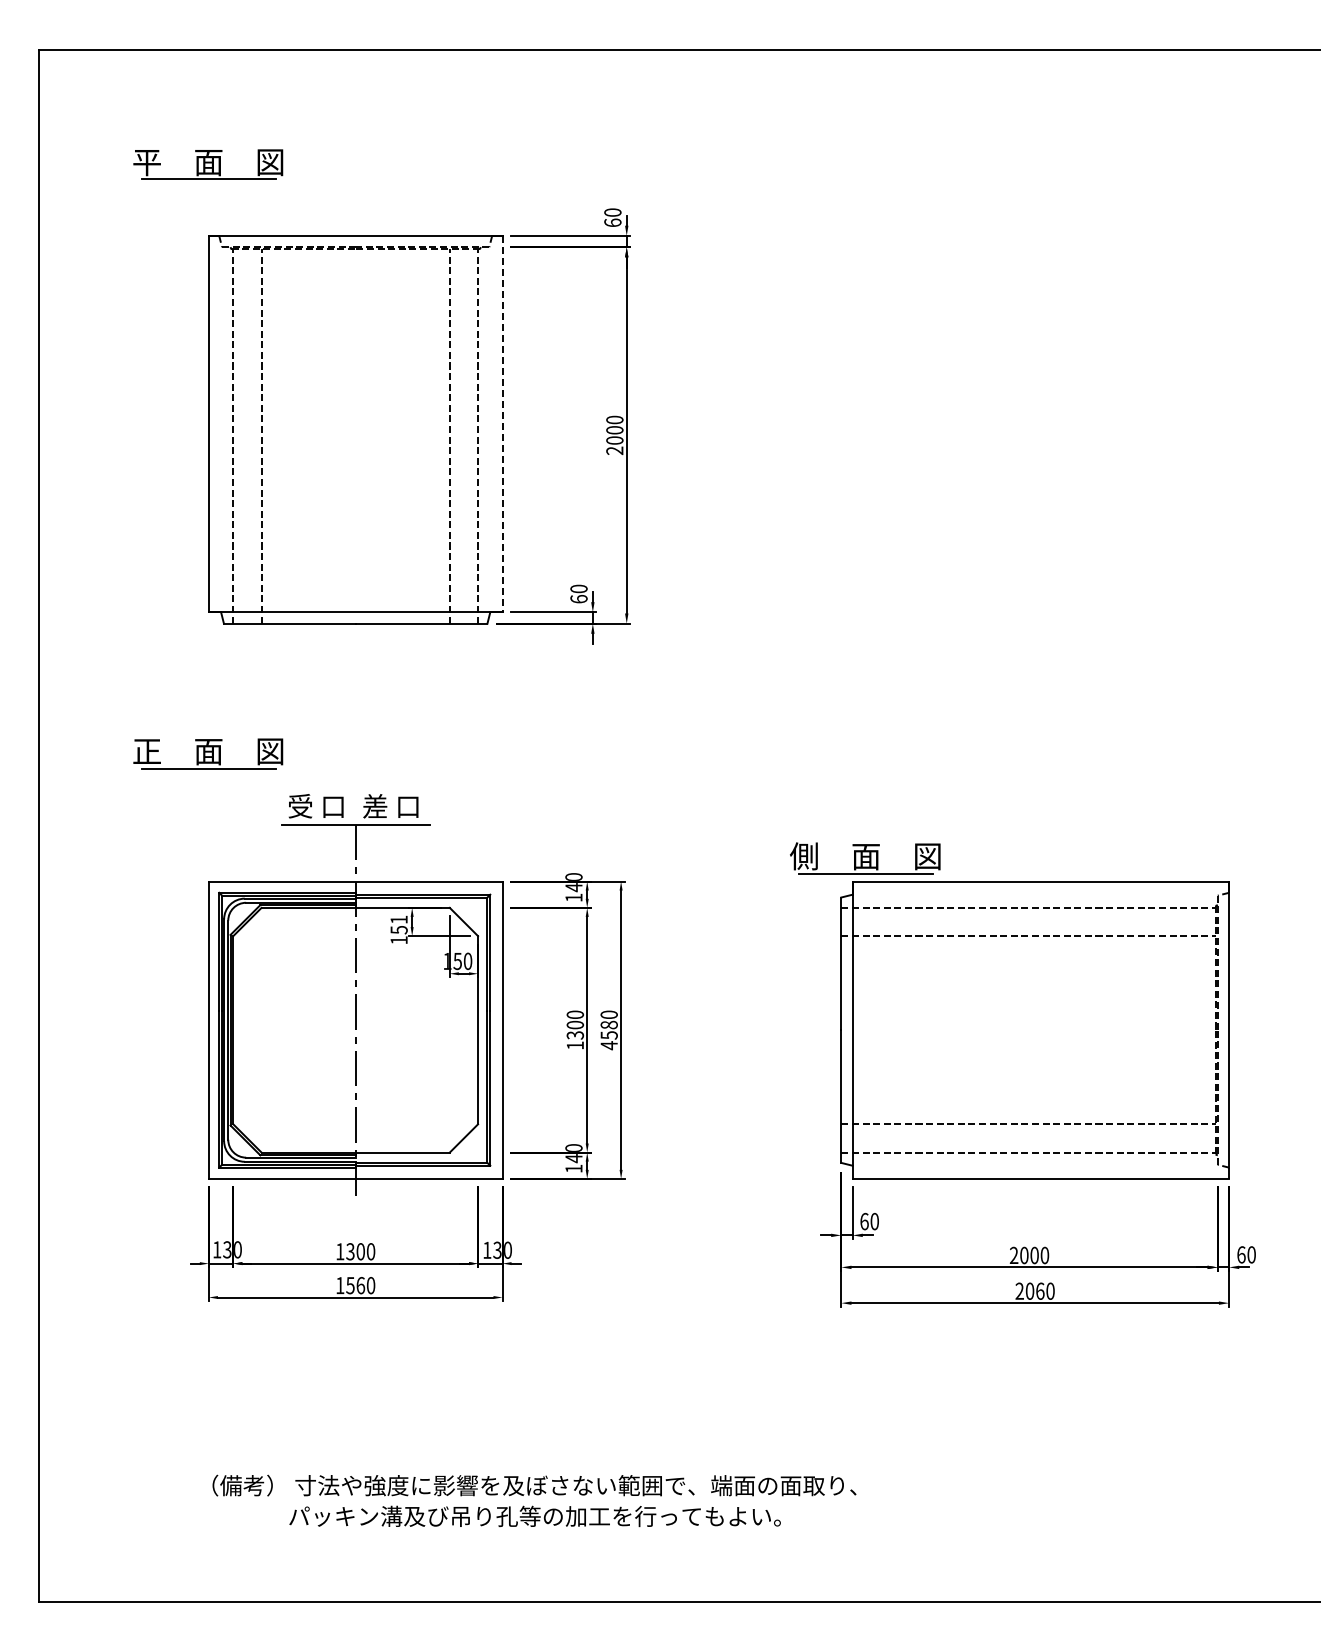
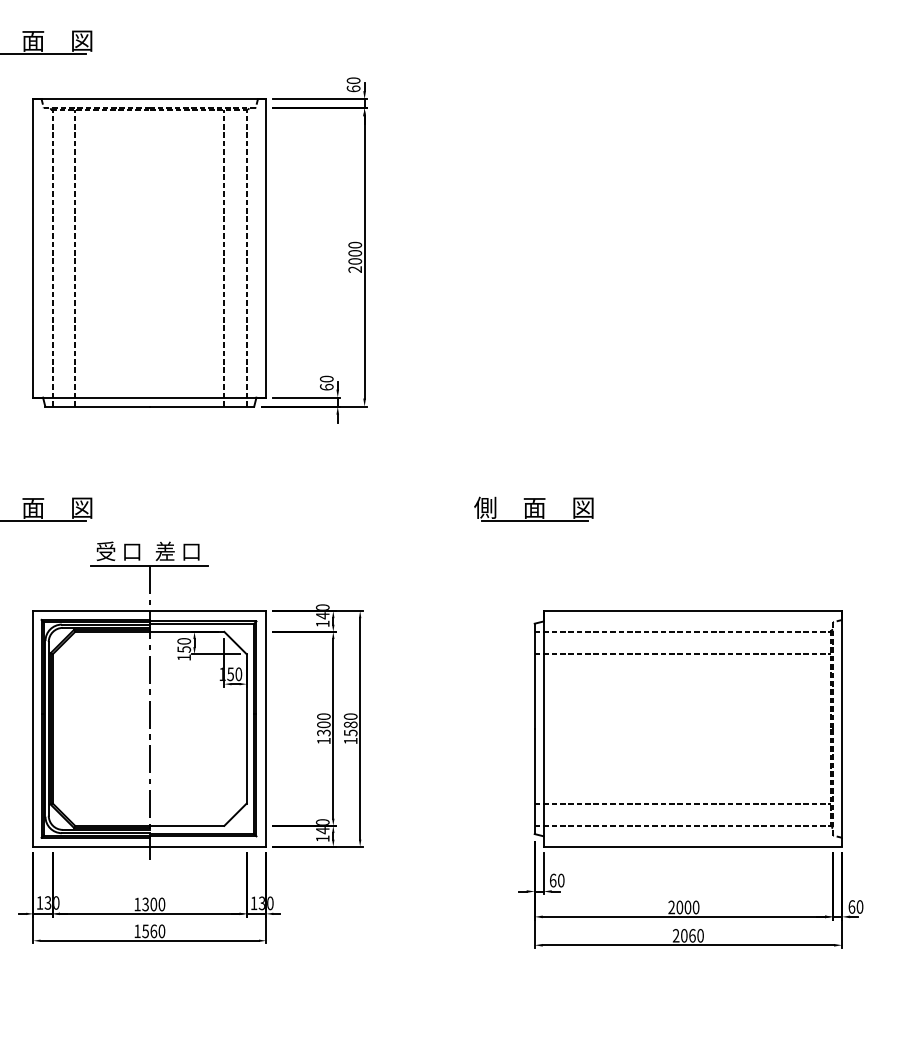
line: (502, 424) -> (266, 248), dashed -> solid
part: (865, 858) -> (534, 509), moved
text: (398, 919) -> (183, 641), 151 -> 150
text: (608, 1045) -> (350, 741), 4580 -> 1580

